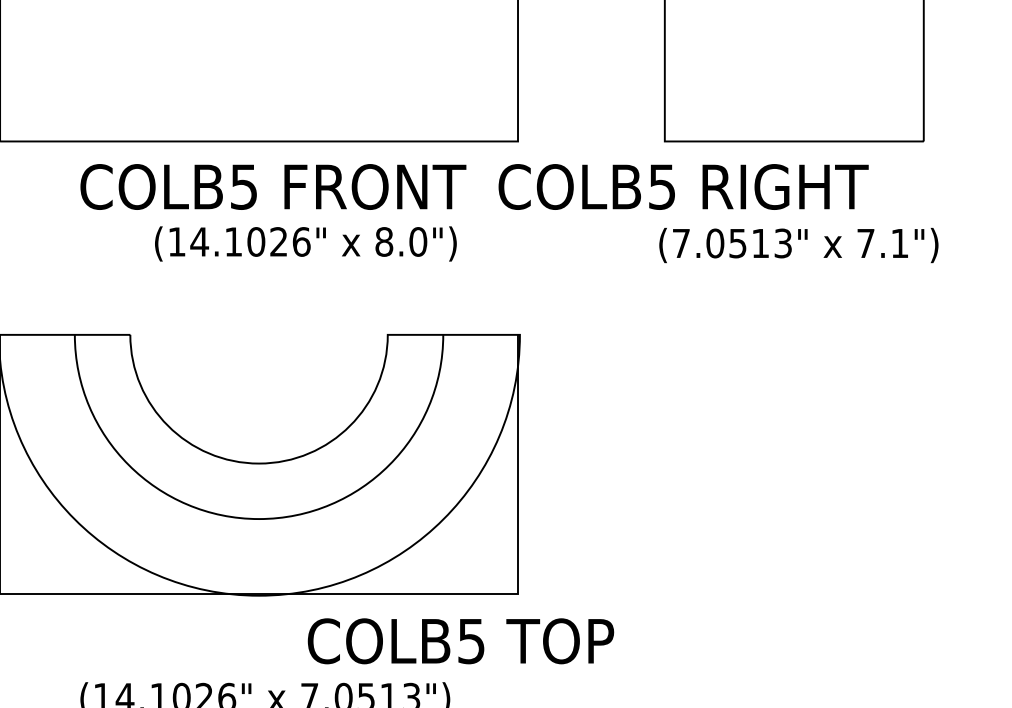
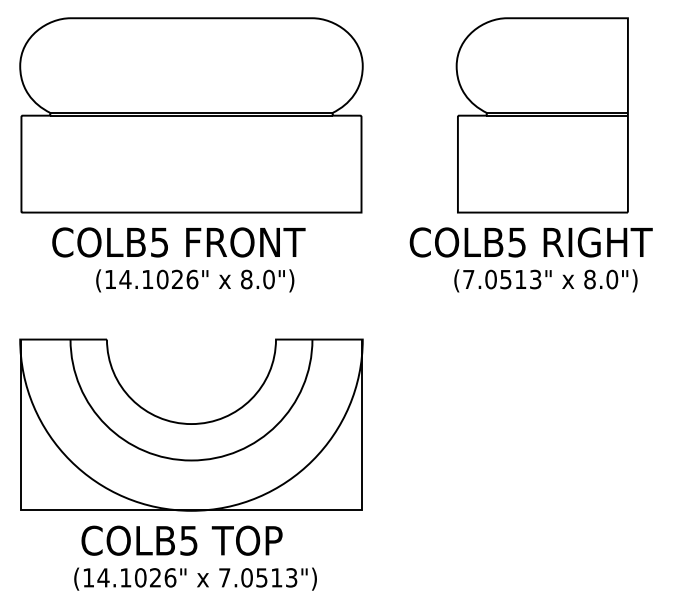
text: (272, 187) -> (178, 242), moved
text: (682, 187) -> (530, 242), moved
text: (306, 243) -> (195, 280), moved
text: (883, 243) -> (601, 279), 7.1") -> 8.0")
text: (460, 640) -> (181, 540), moved

